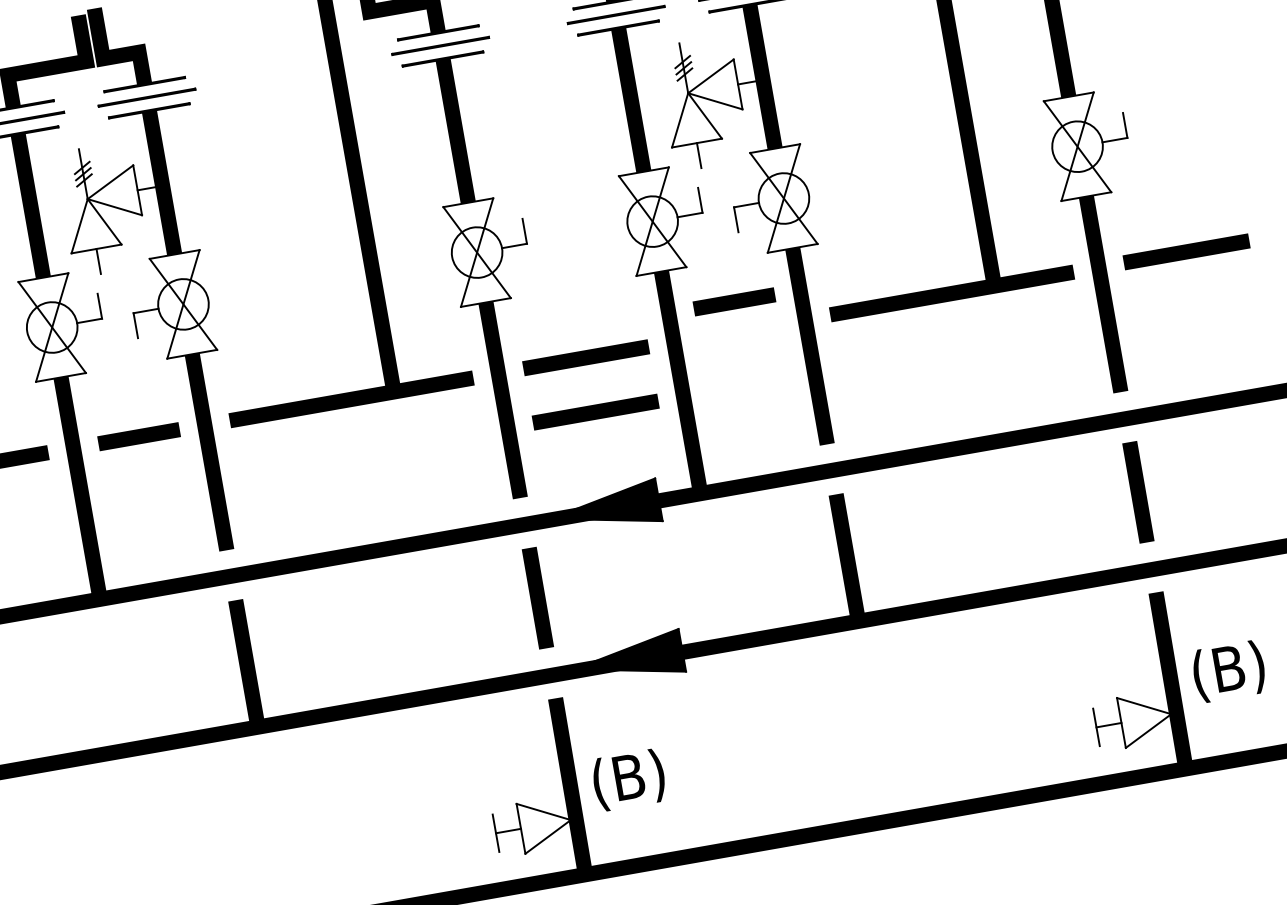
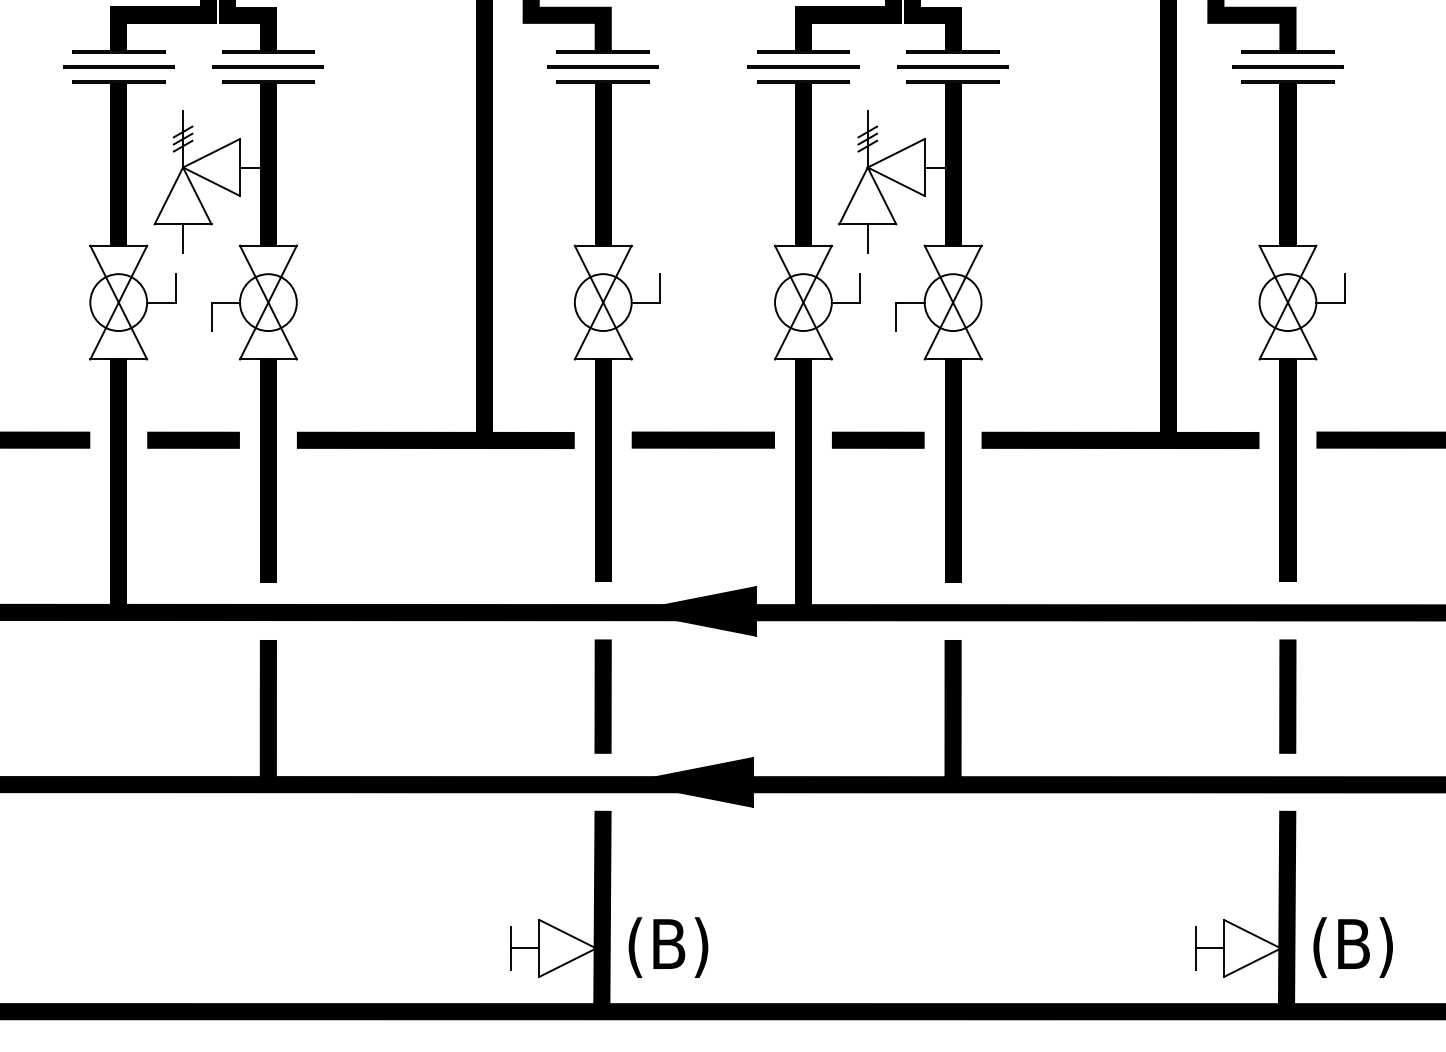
line: (734, 301) -> (878, 439), moved
line: (594, 411) -> (702, 501), removed
text: (1228, 671) -> (1352, 947), moved
text: (629, 780) -> (668, 947), moved

